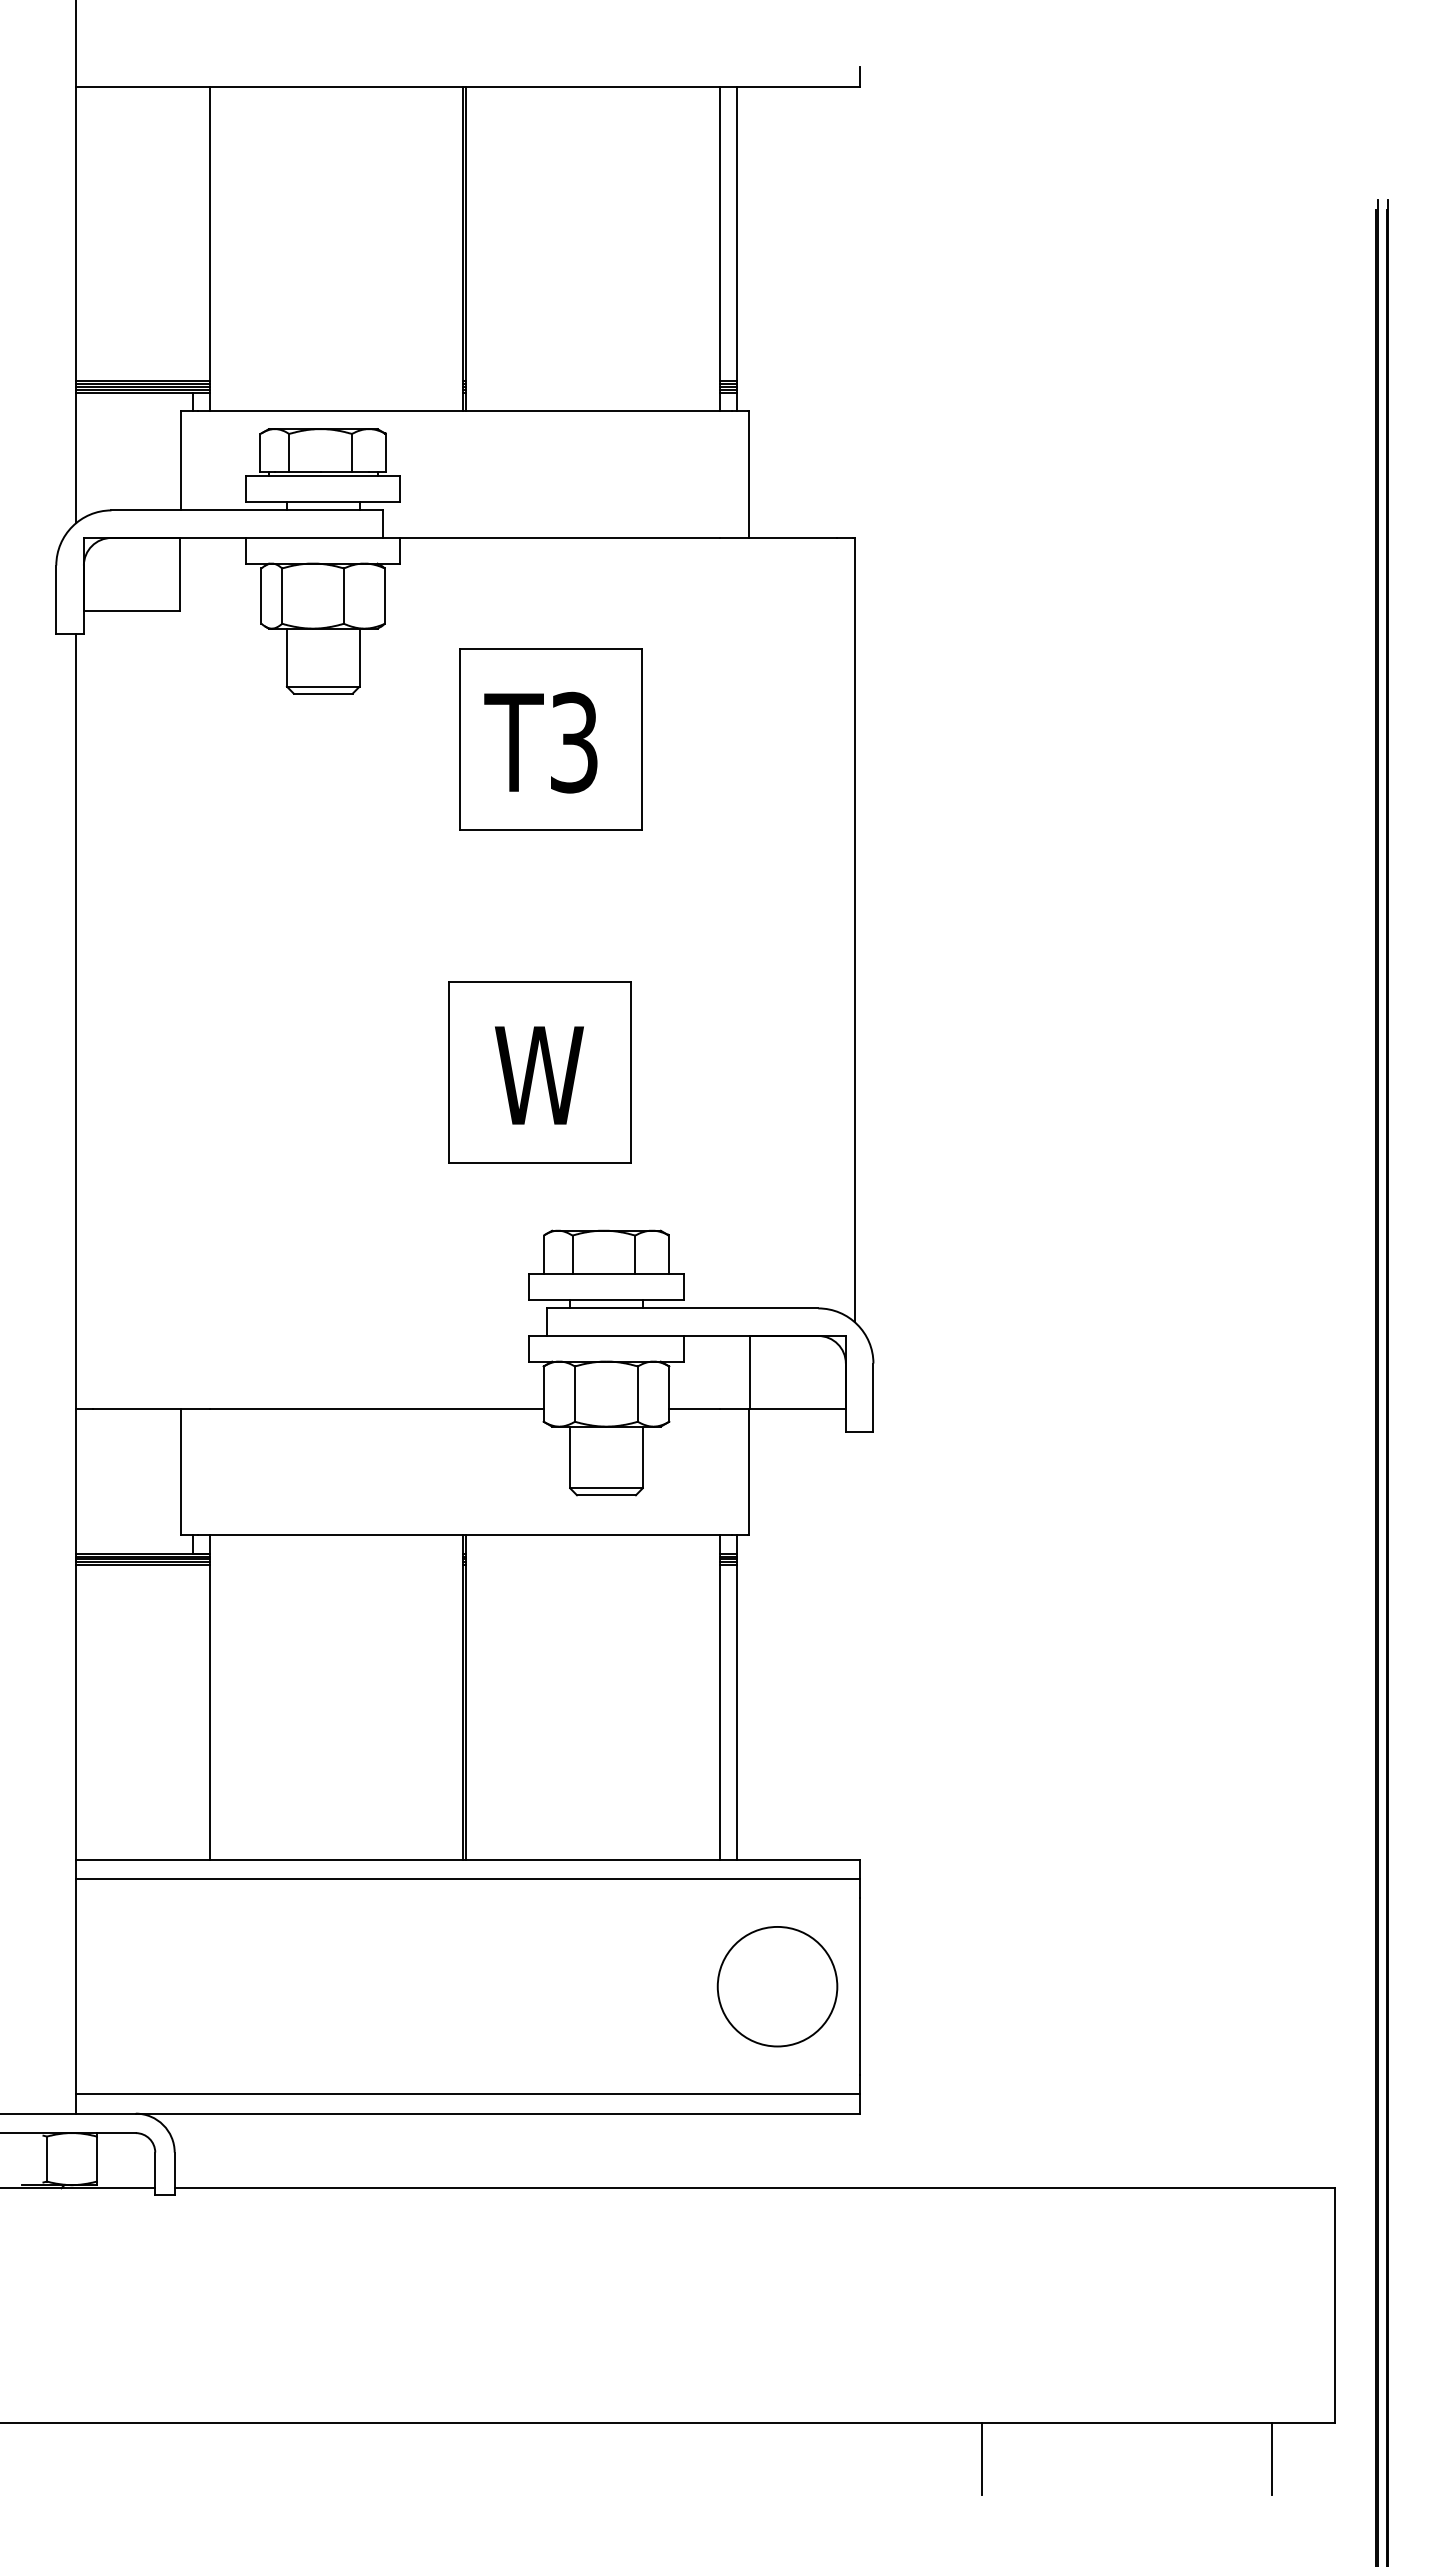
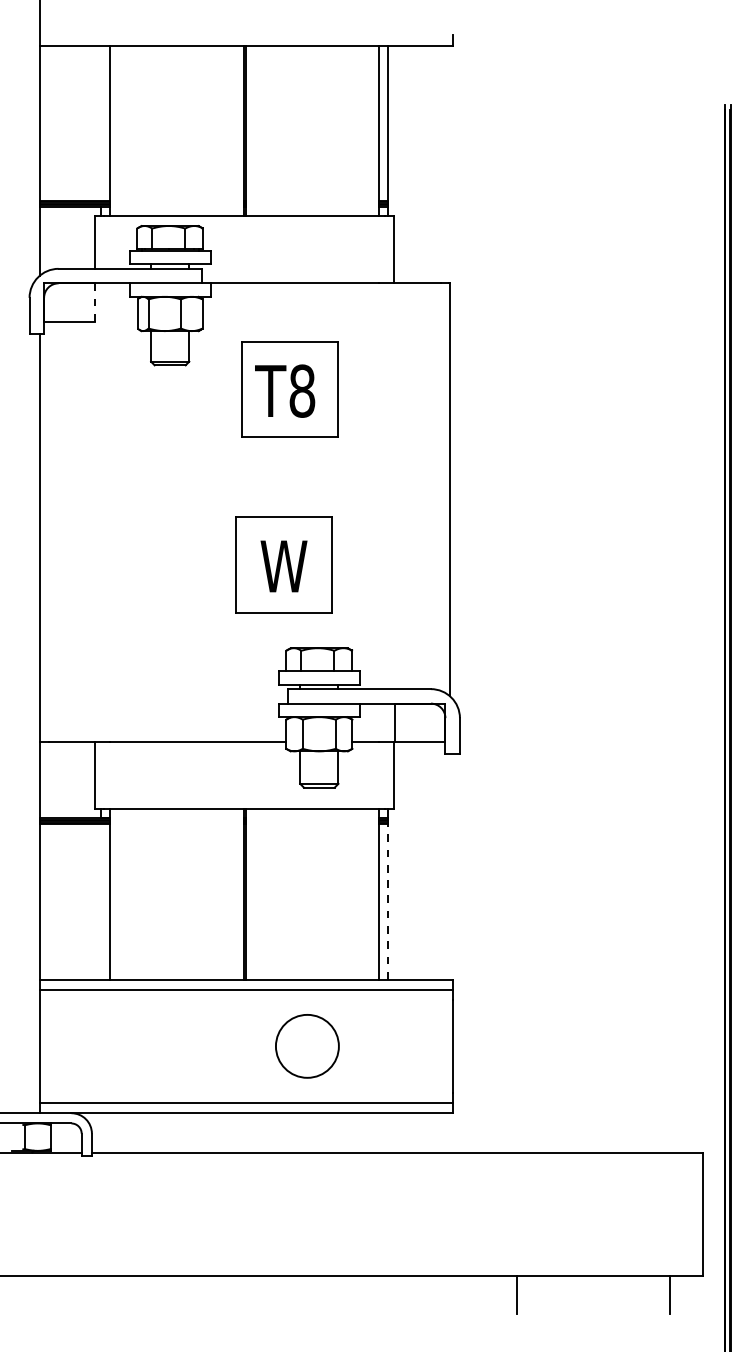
line: (179, 574) -> (94, 302), solid -> dashed
text: (574, 741) -> (302, 390), T3 -> T8
line: (737, 1711) -> (388, 901), solid -> dashed
circle: (777, 1986) -> (307, 1046), moved

